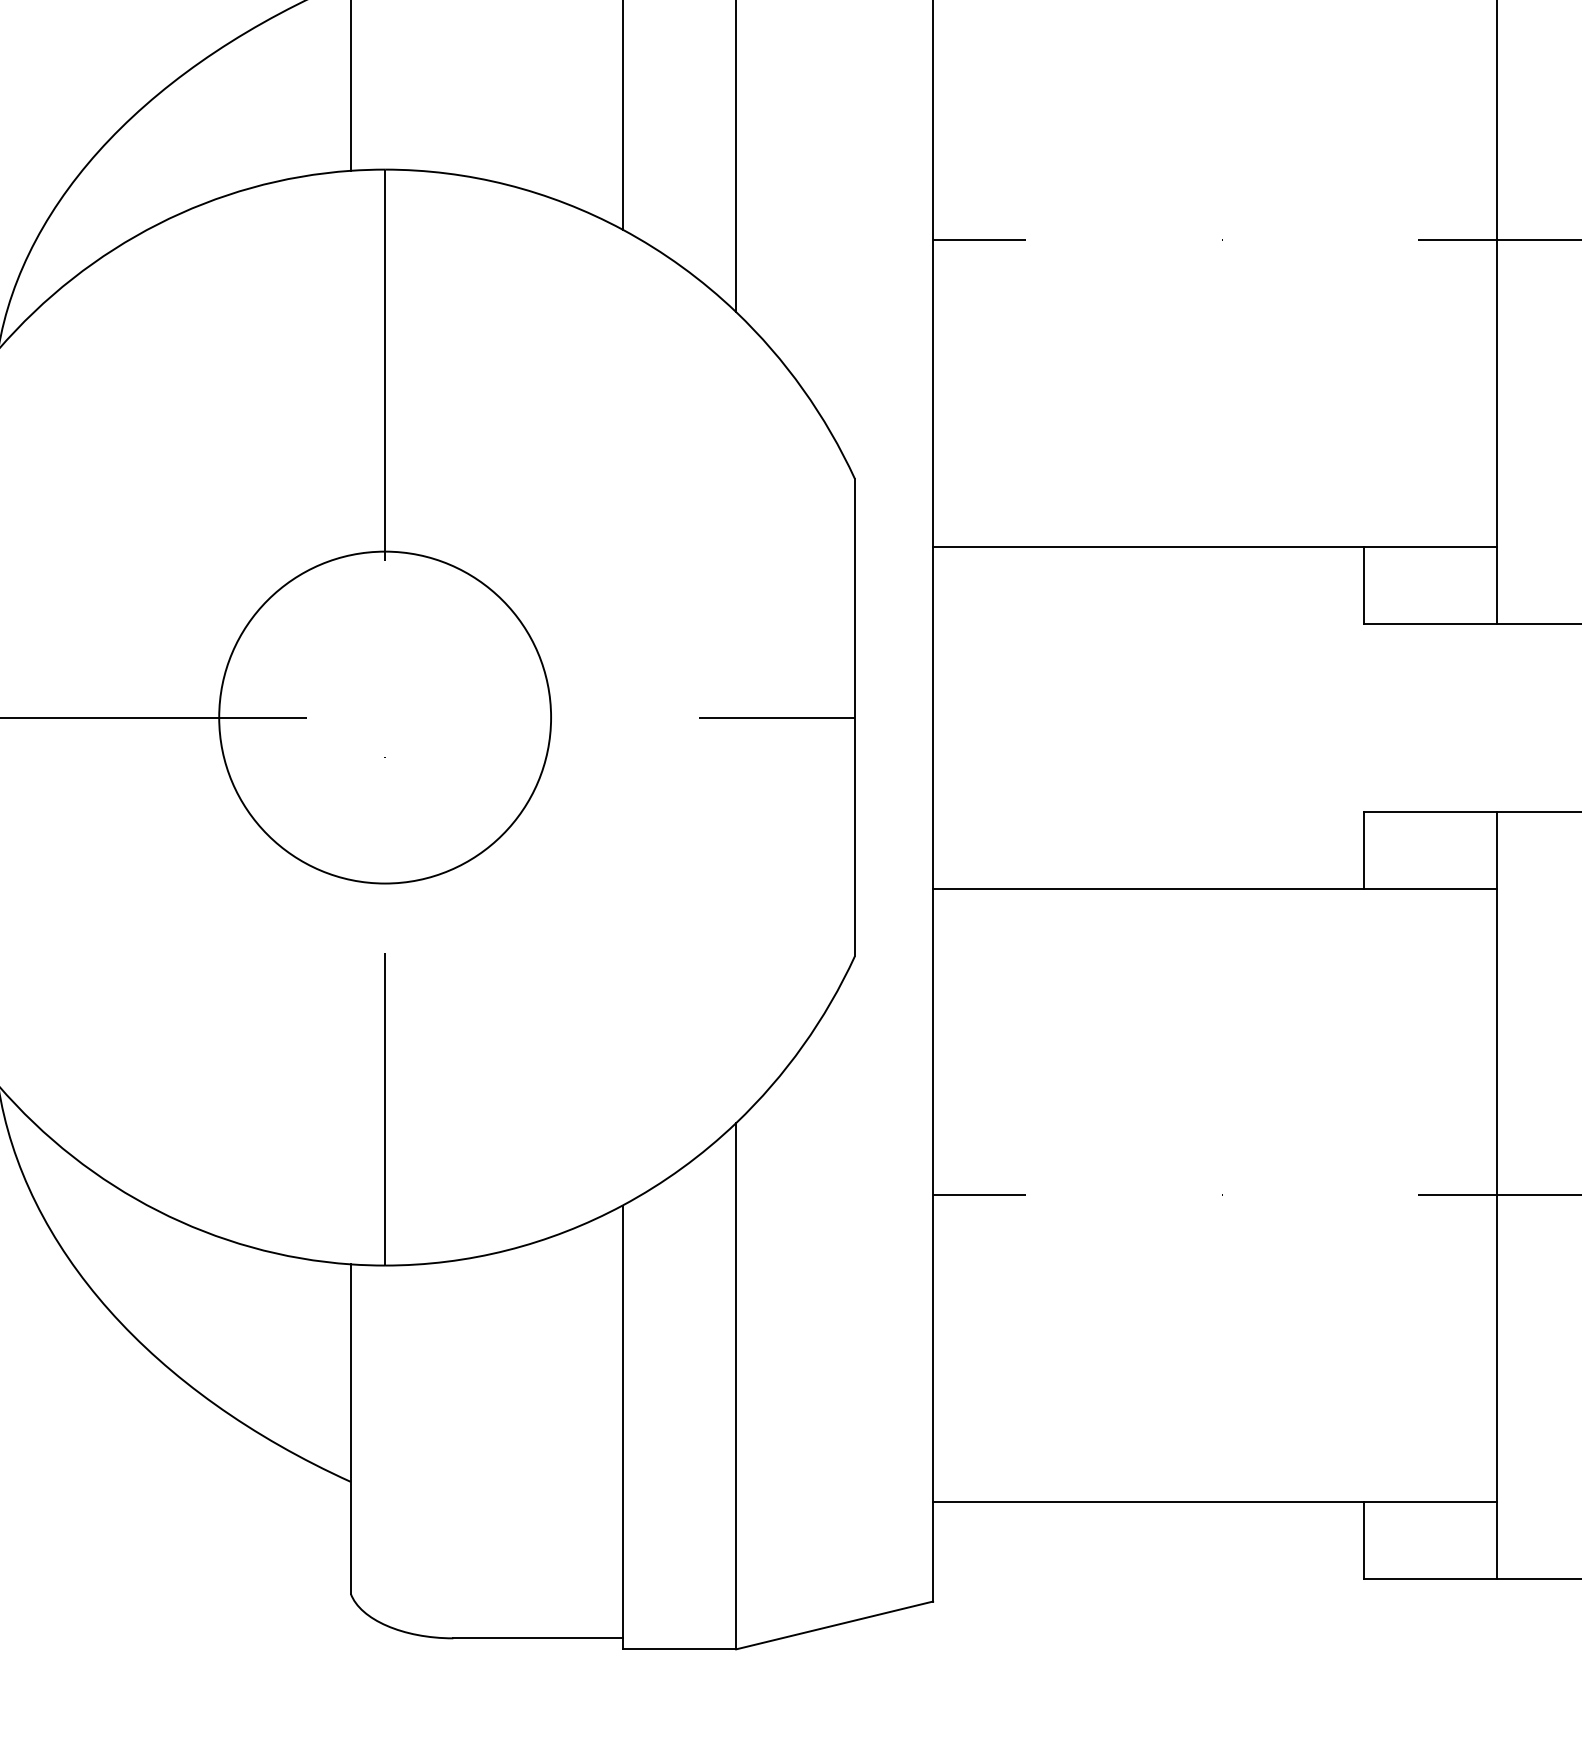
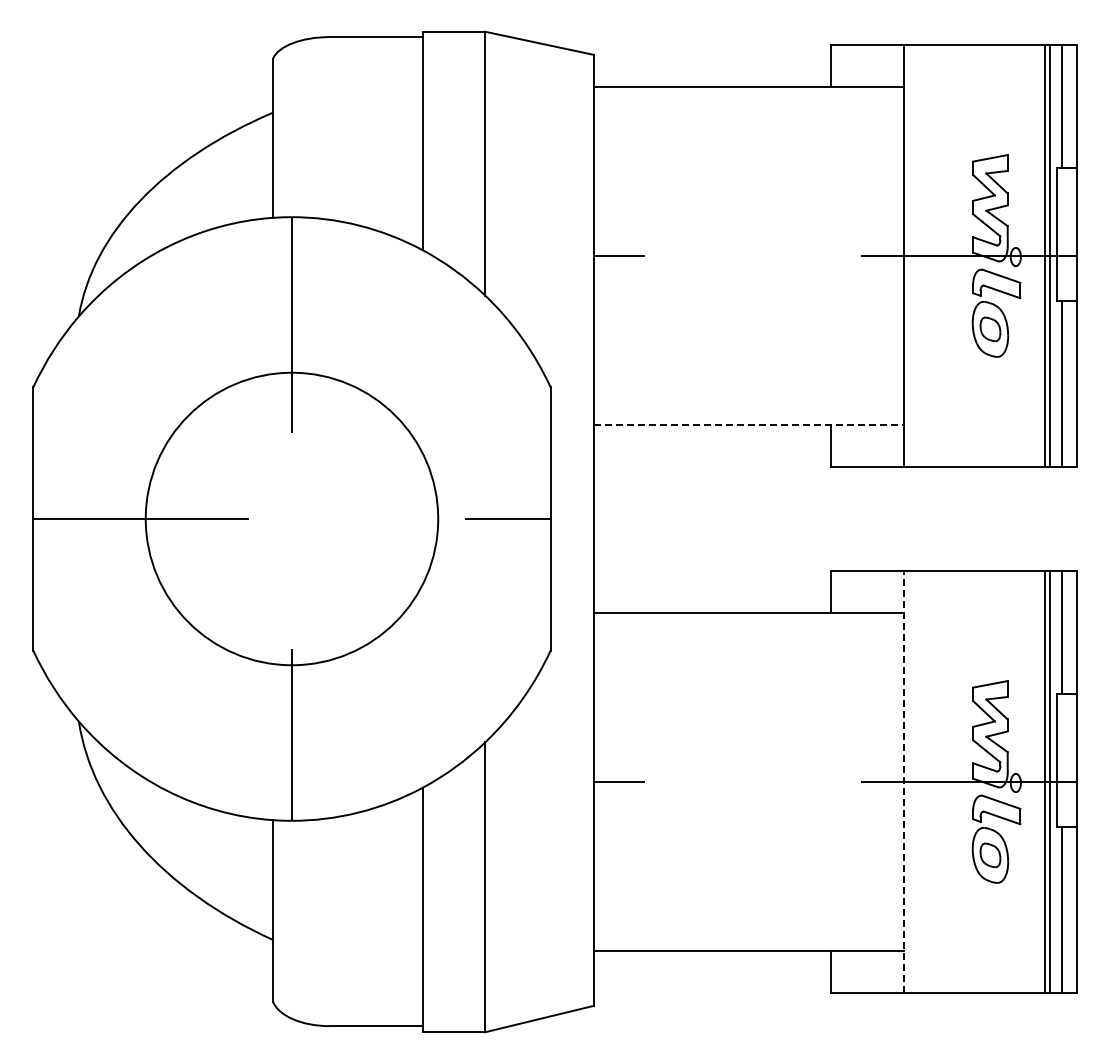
line: (1215, 546) -> (749, 424), solid -> dashed
circle: (384, 716) -> (291, 518), size x1.6
line: (1497, 1194) -> (904, 781), solid -> dashed

